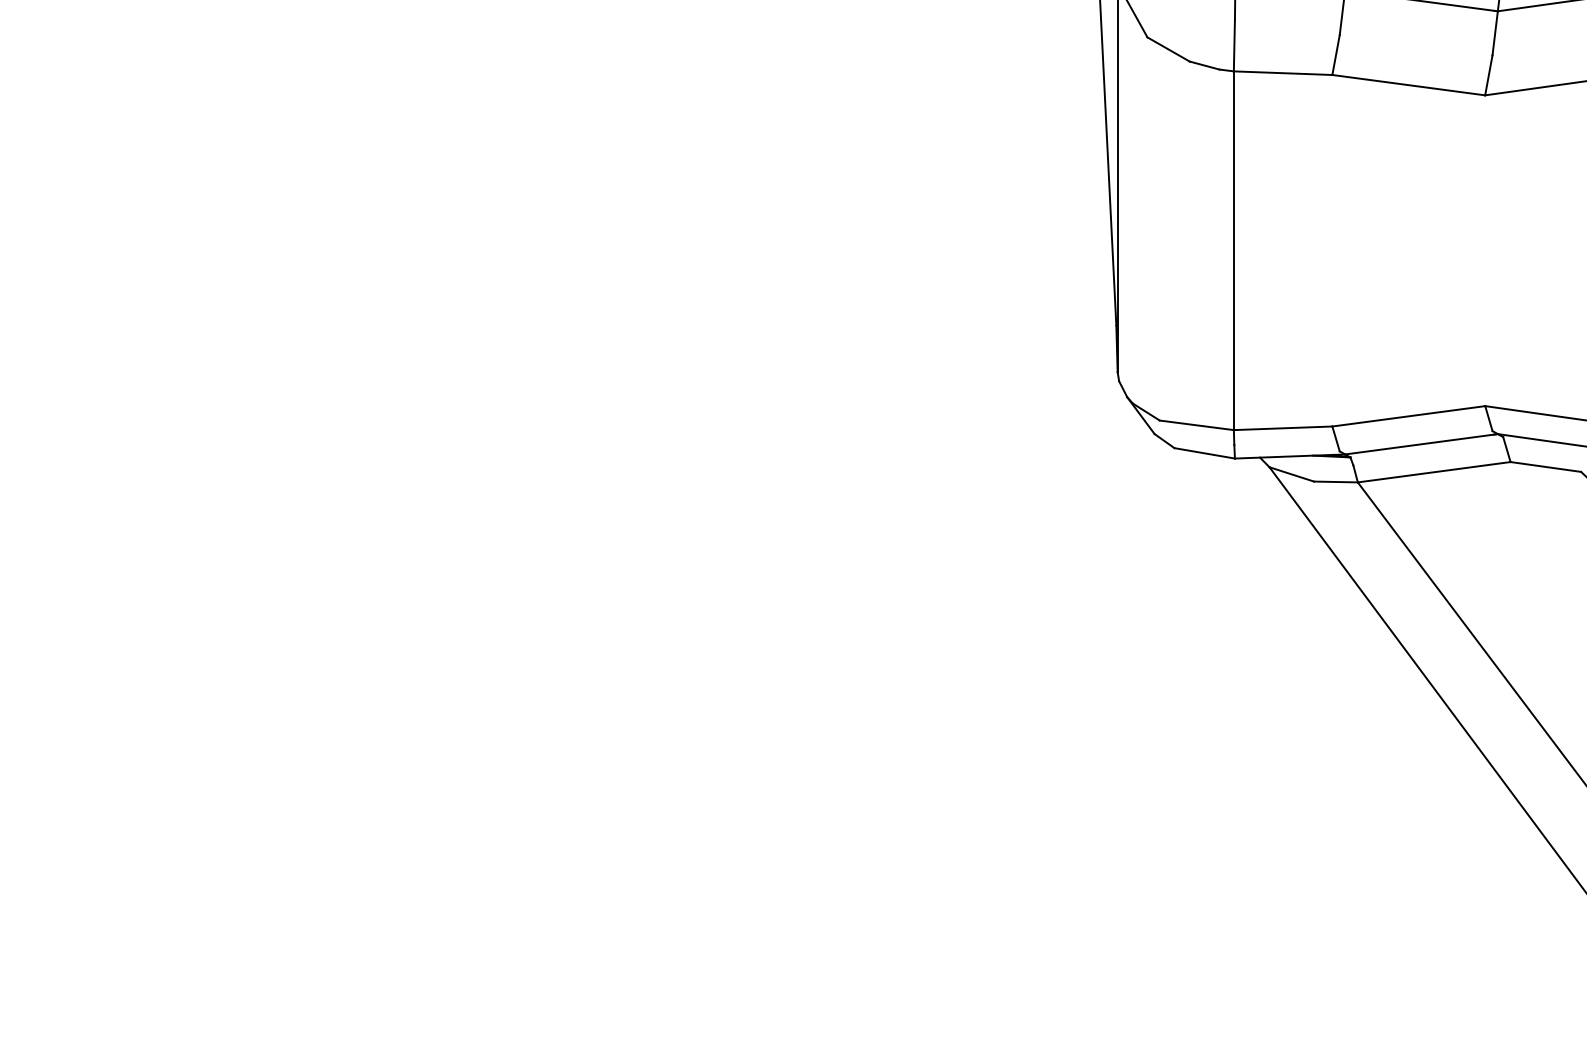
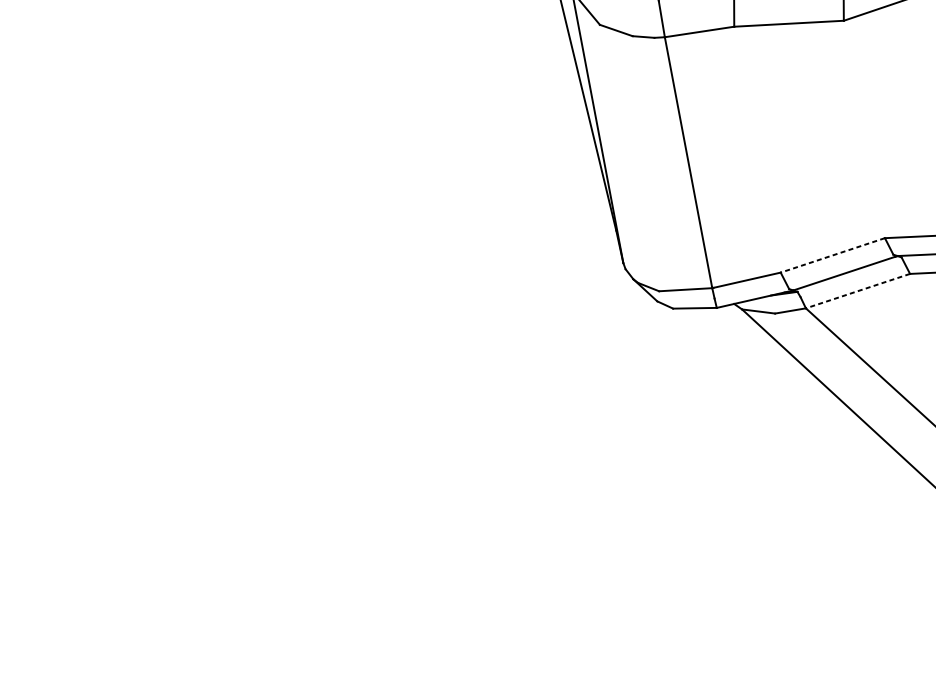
line: (1408, 416) -> (832, 255), solid -> dashed
line: (1433, 472) -> (857, 291), solid -> dashed

